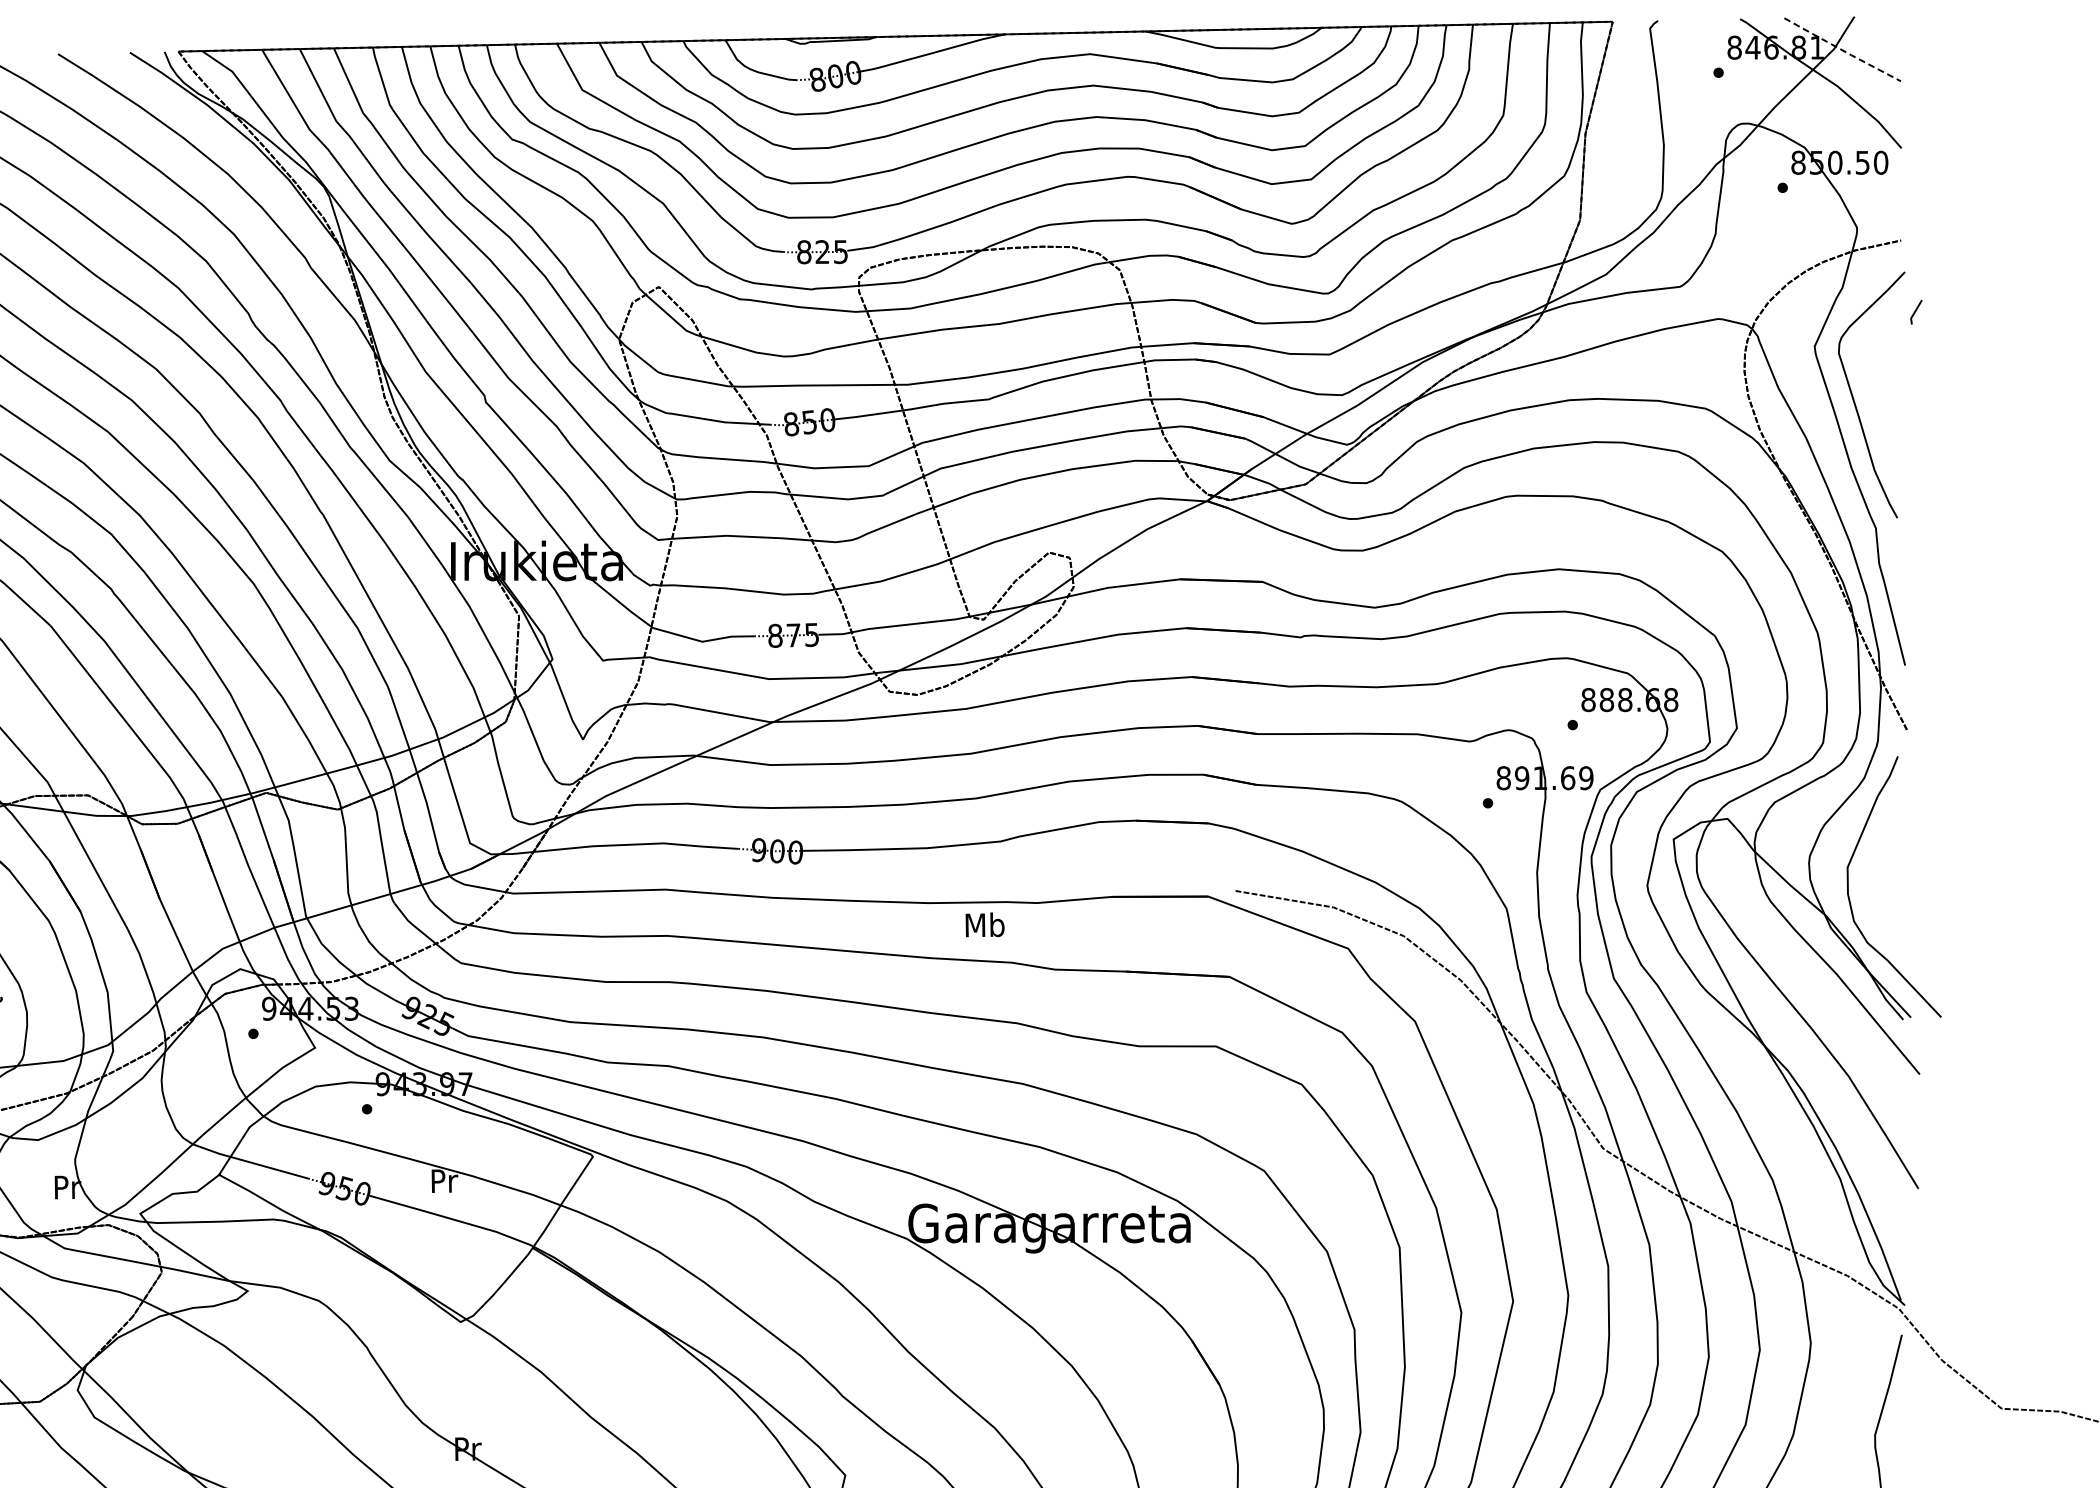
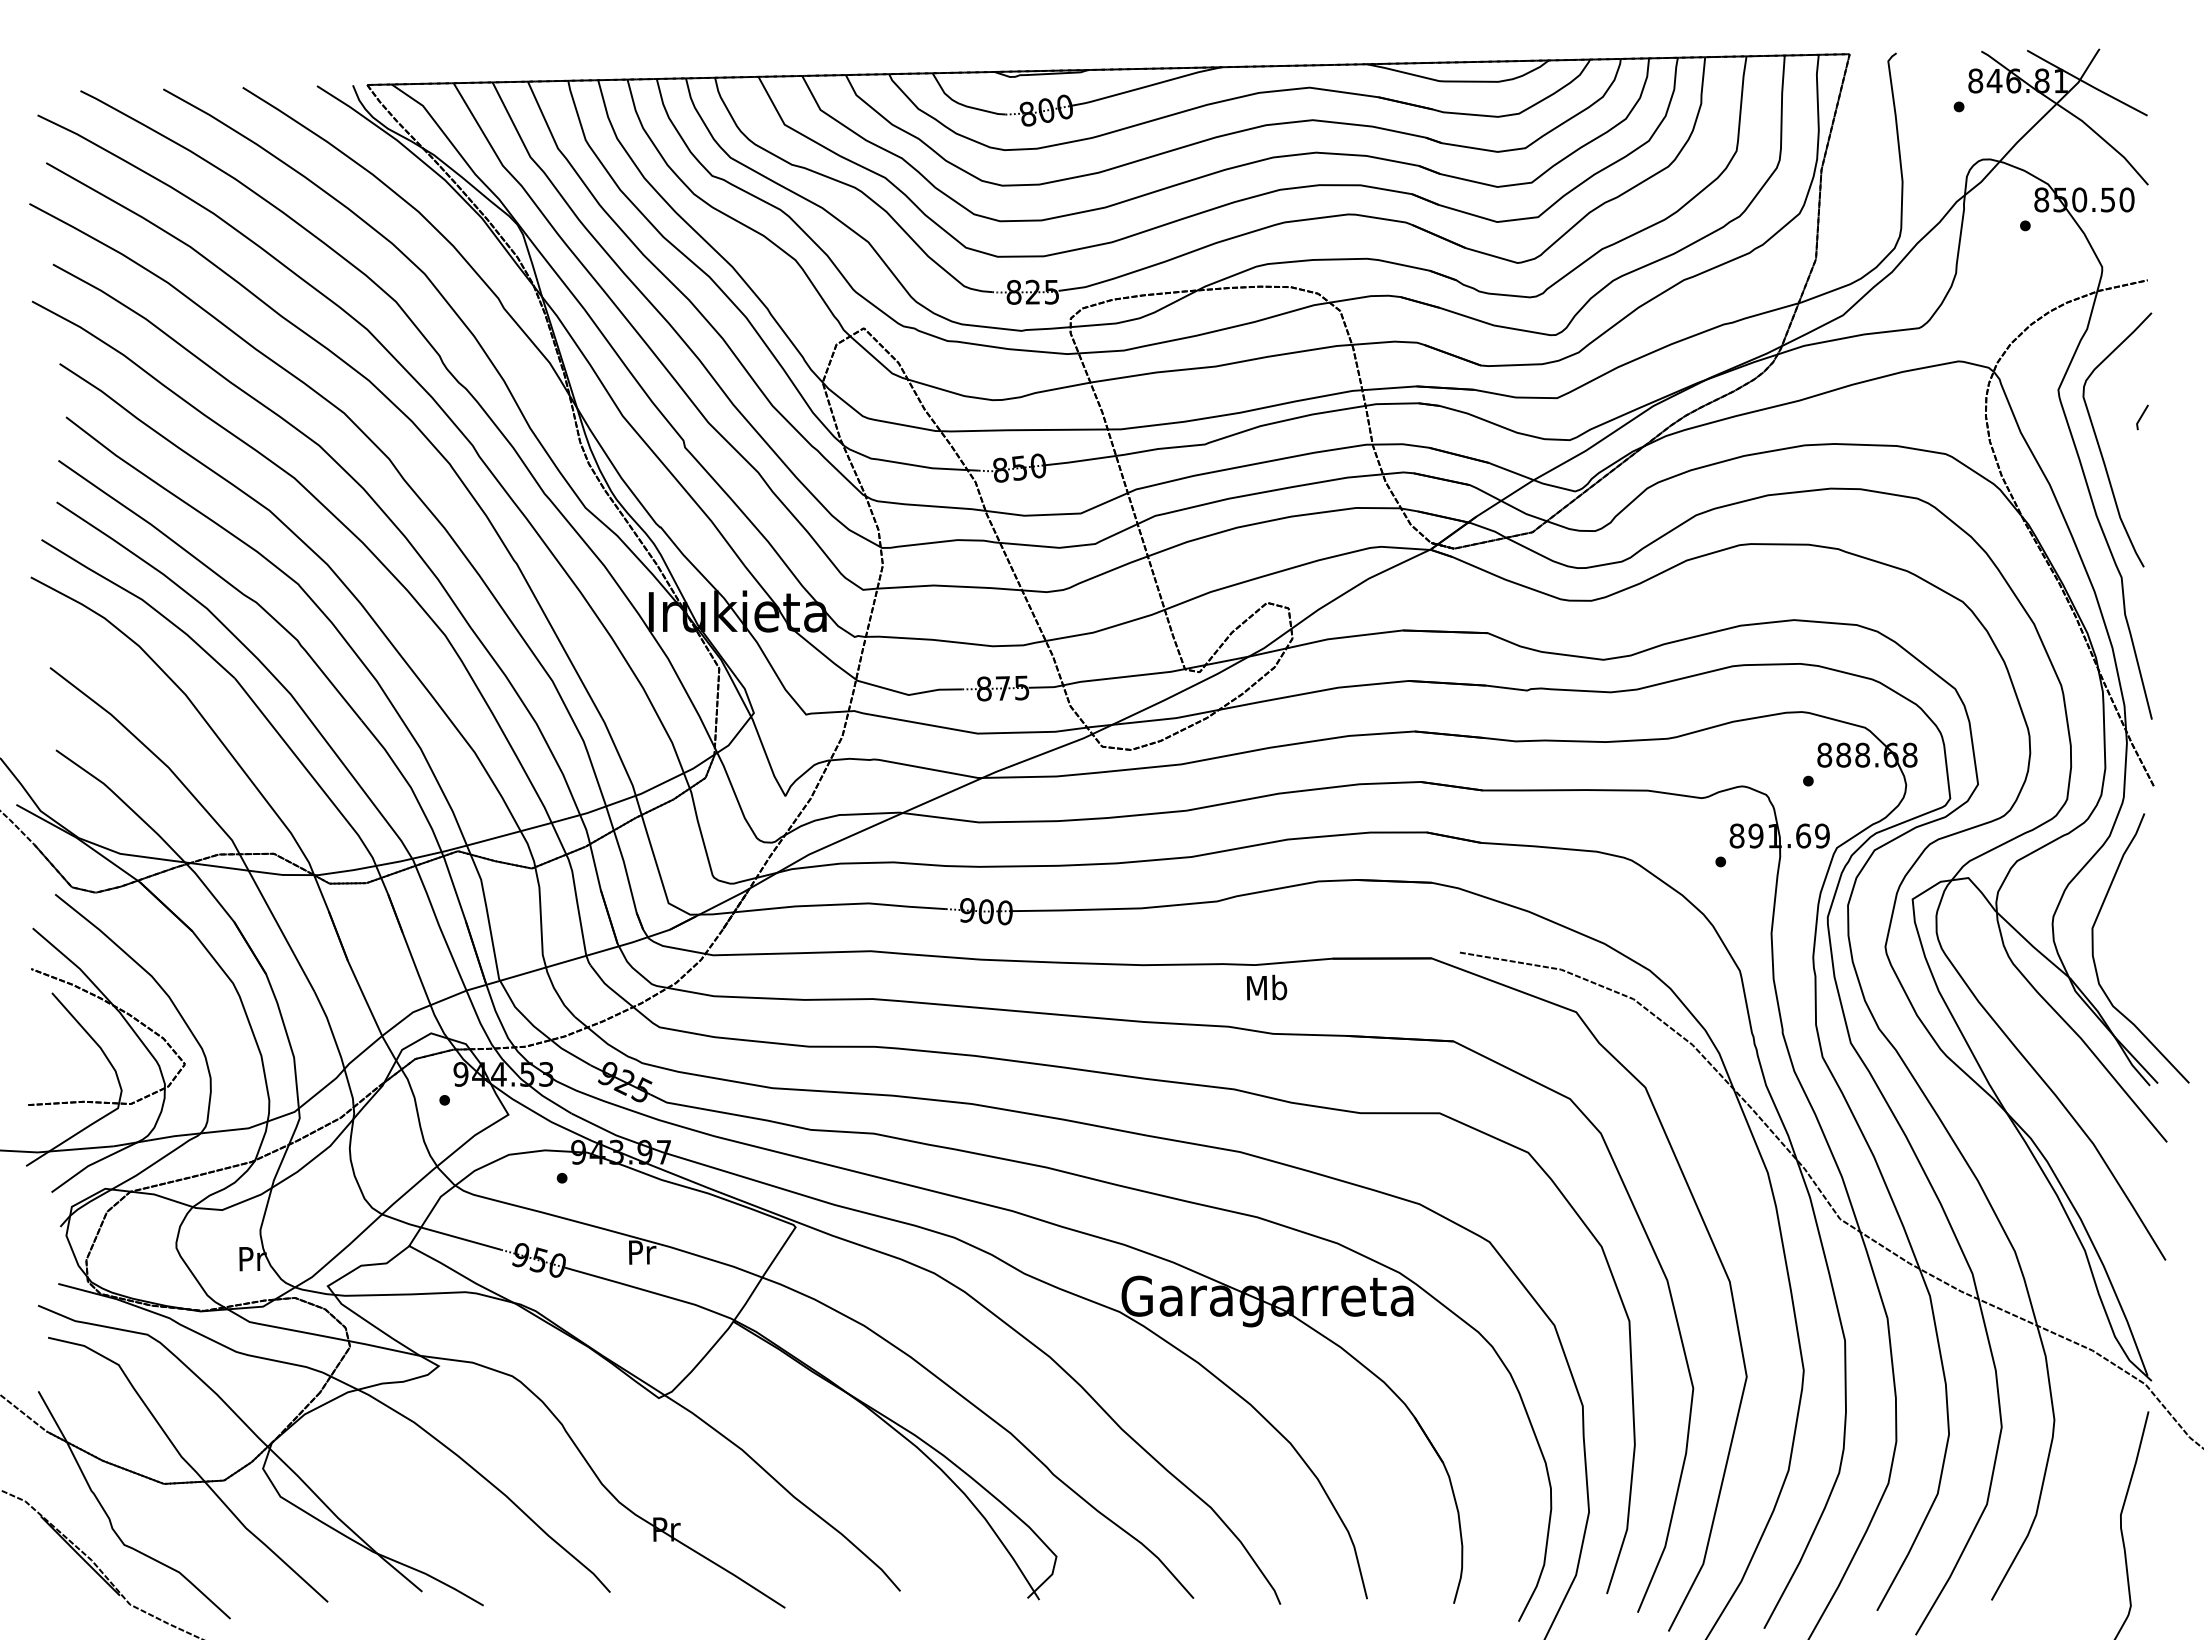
line: (1841, 50) -> (2086, 83), dashed -> solid
line: (1916, 311) -> (2142, 416), moved
text: (985, 924) -> (1267, 987), moved

